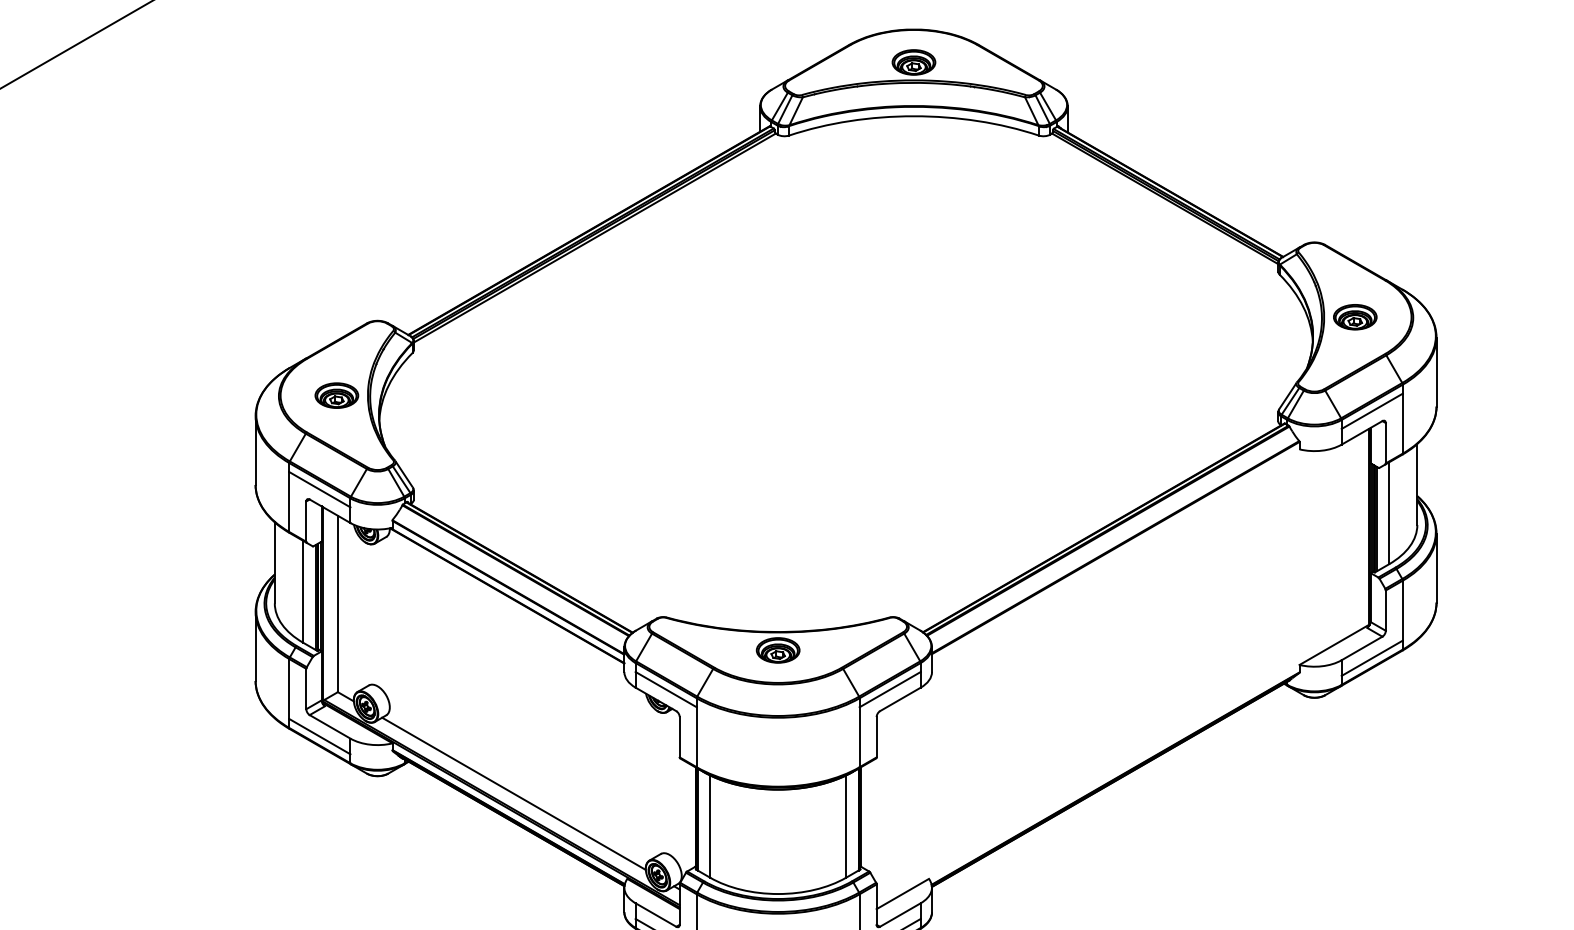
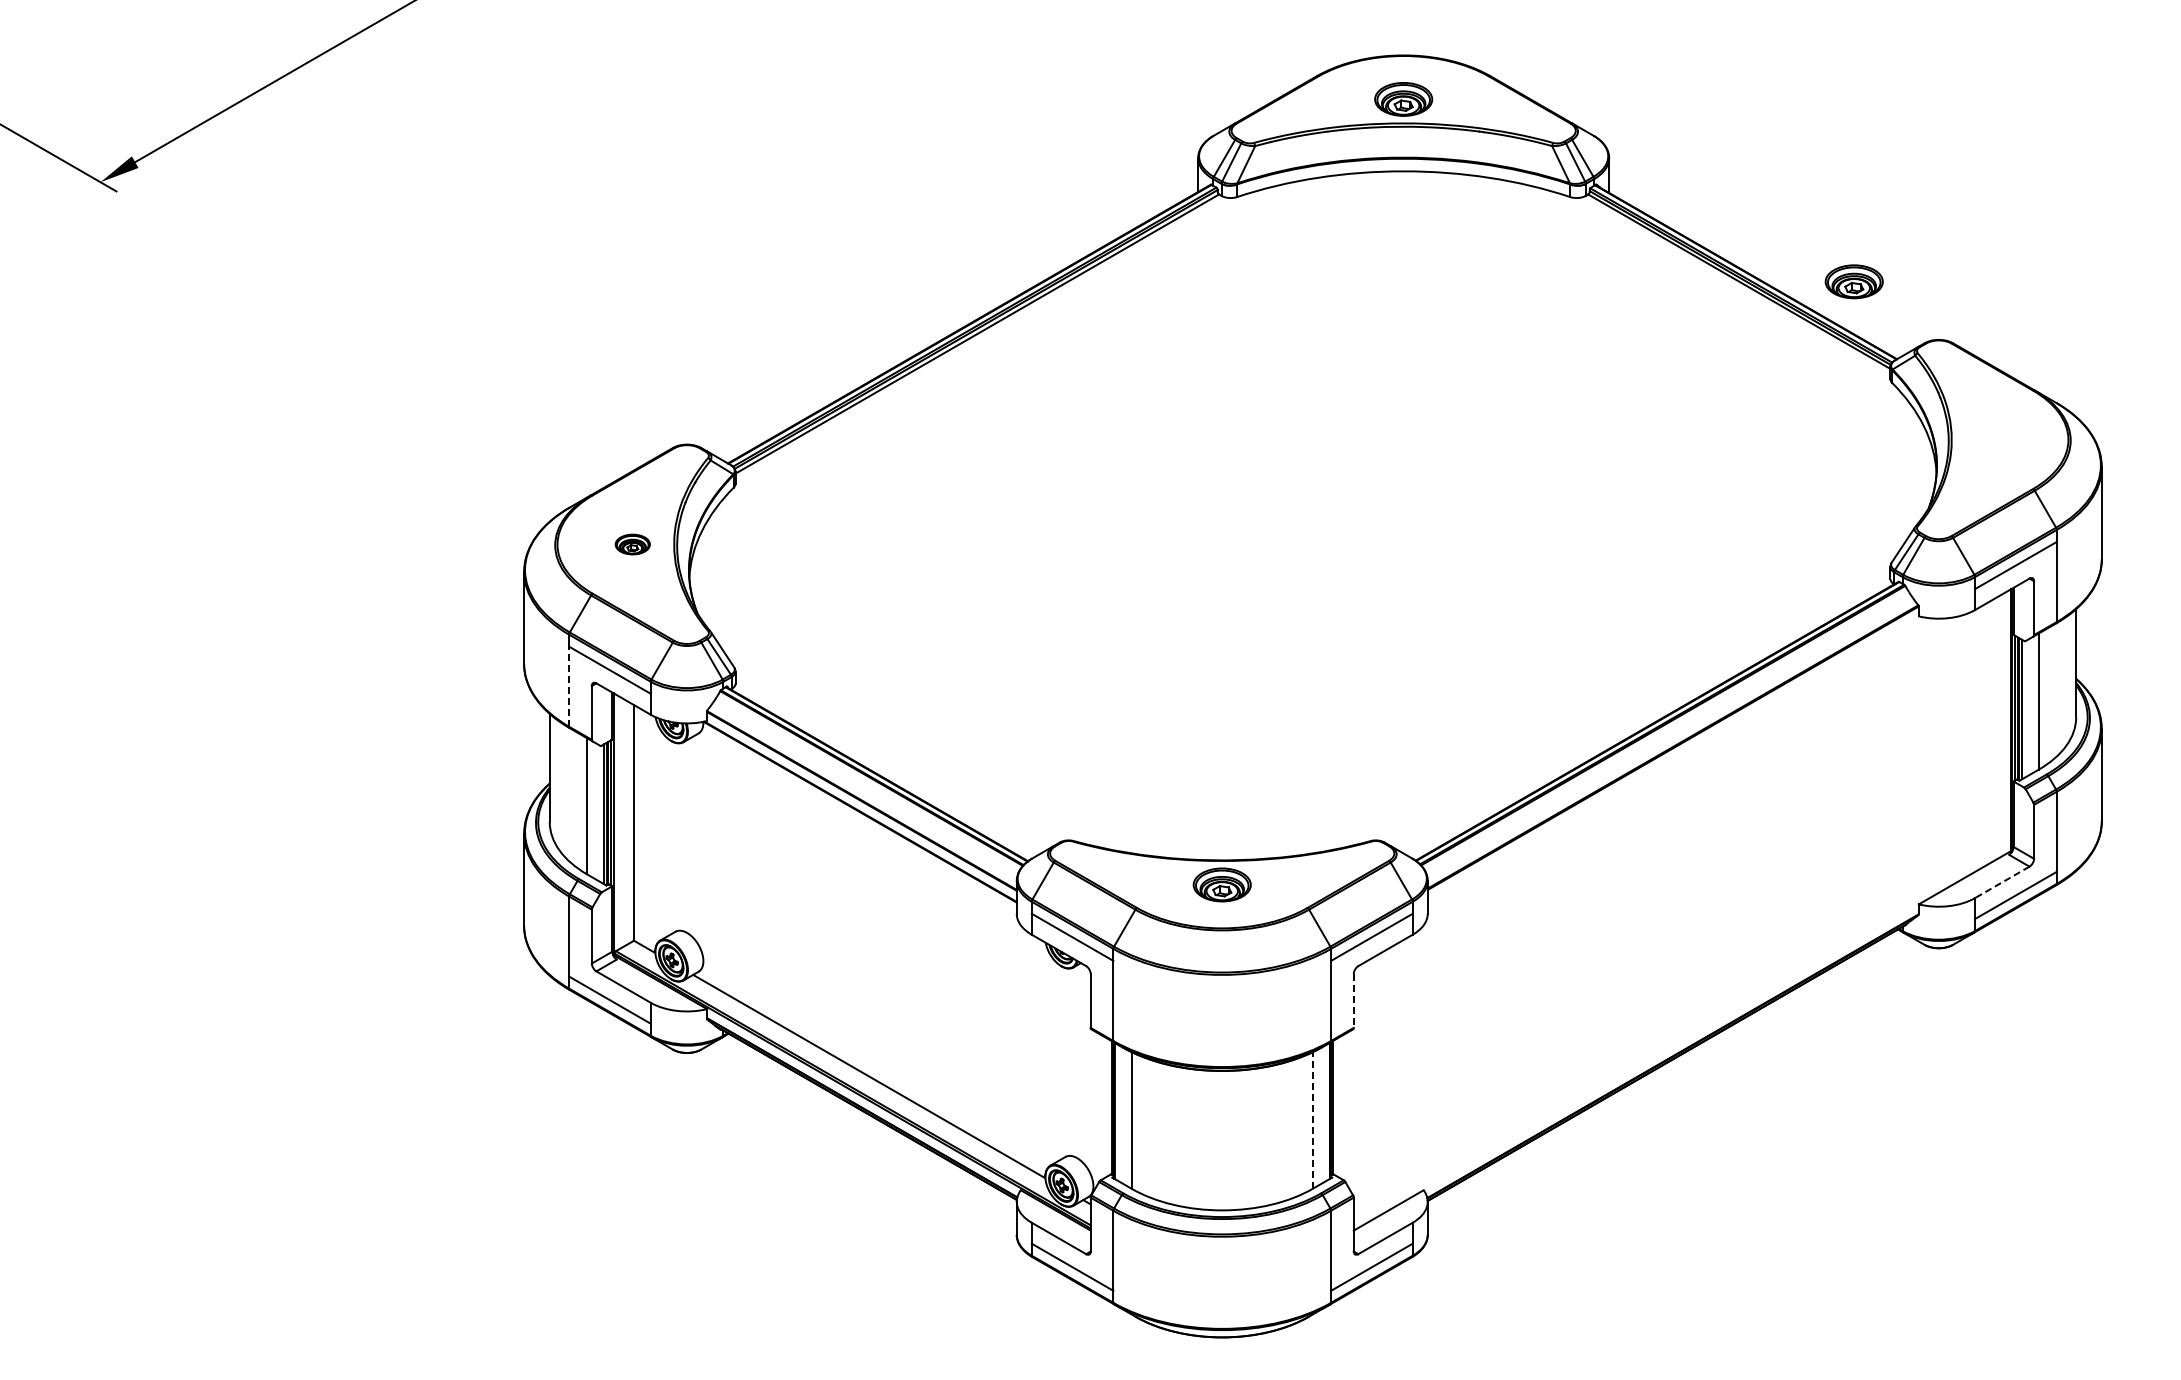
part: (1354, 316) -> (1853, 281), moved
part: (336, 395) -> (632, 544), size x0.6
line: (289, 501) -> (569, 686), solid -> dashed
line: (1361, 648) -> (2001, 882), solid -> dashed
line: (876, 736) -> (1353, 1000), solid -> dashed
line: (845, 825) -> (1312, 1119), solid -> dashed

